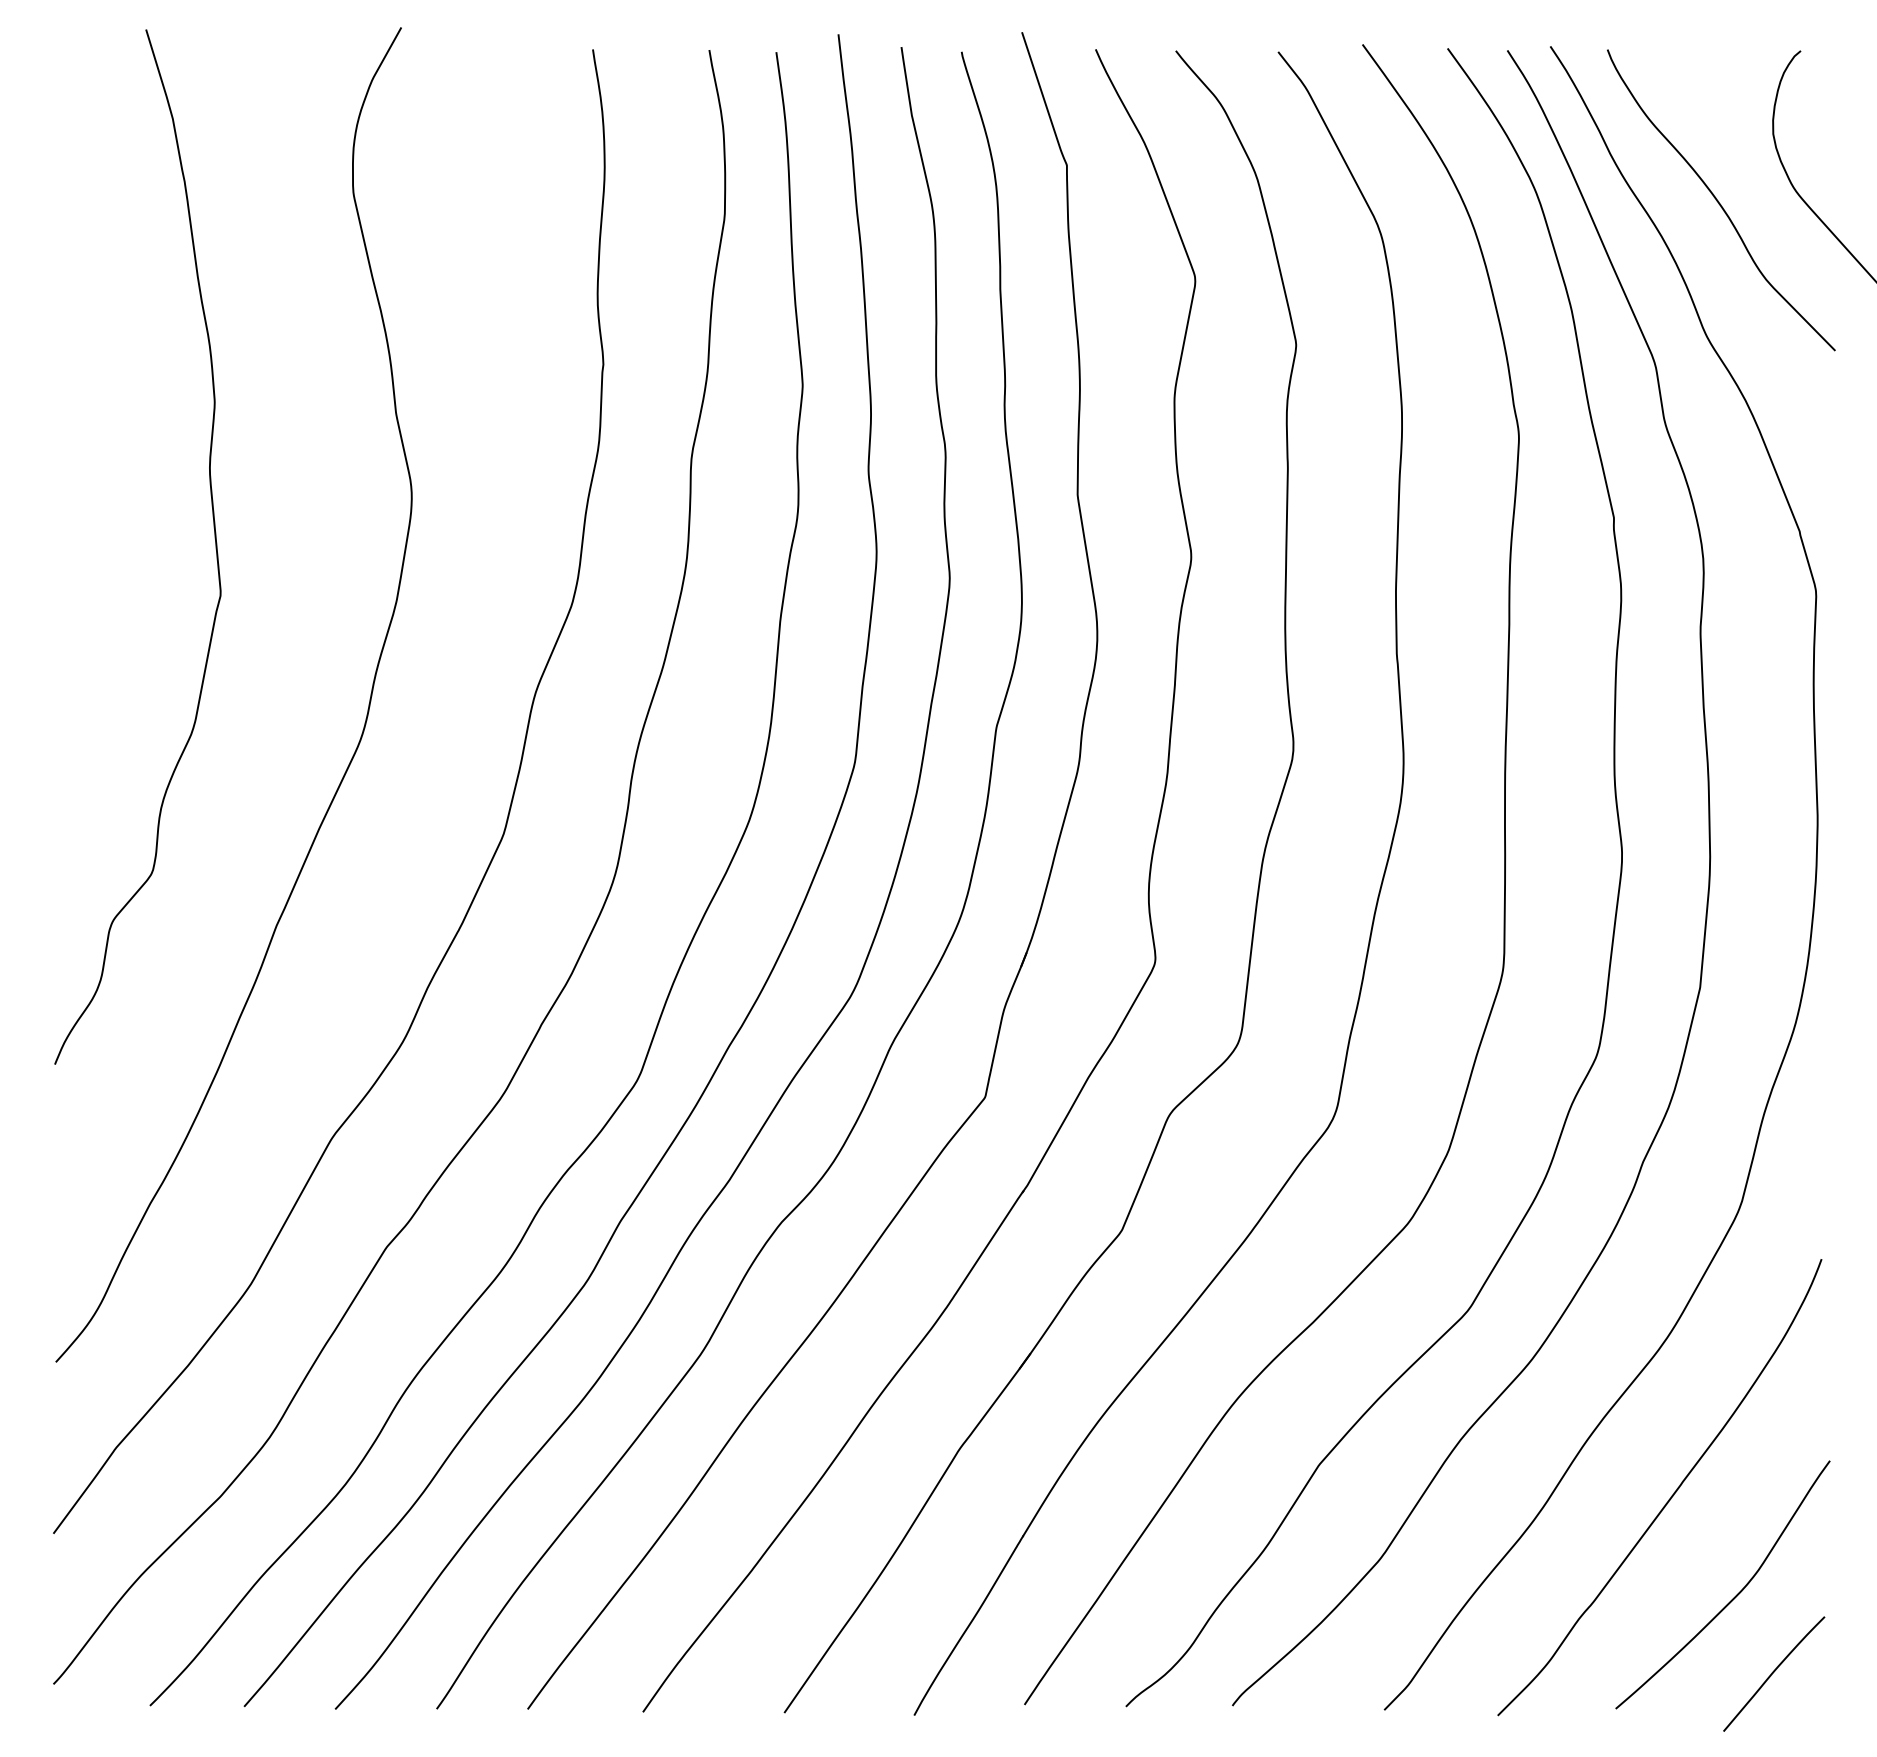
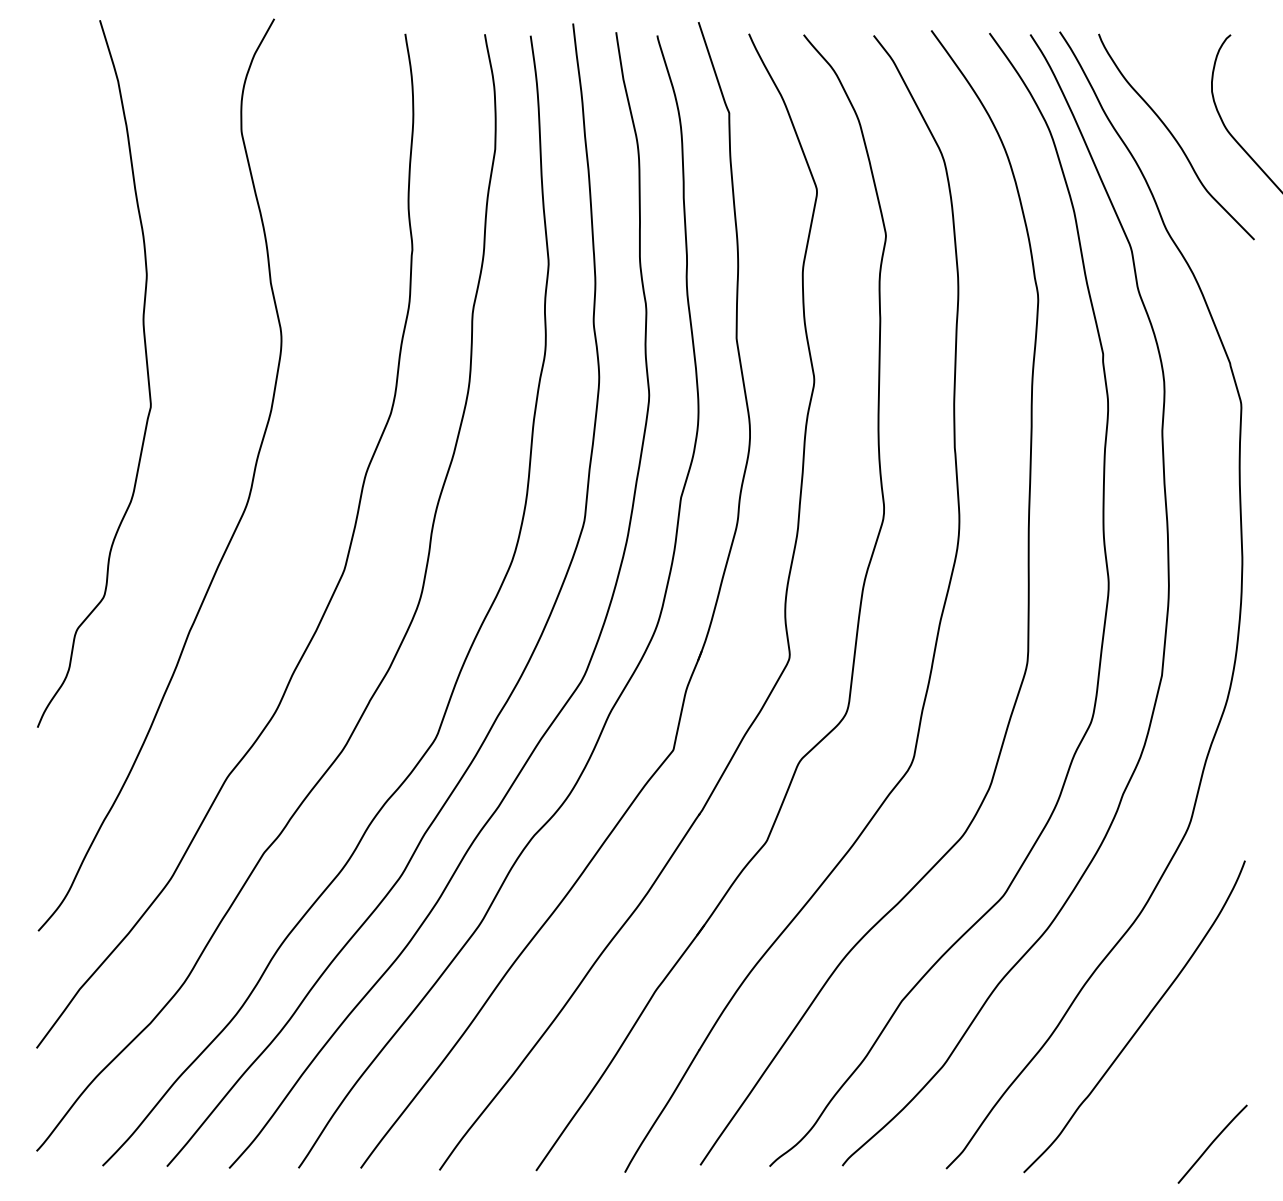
curve: (1734, 1595) -> (1185, 1090), removed

